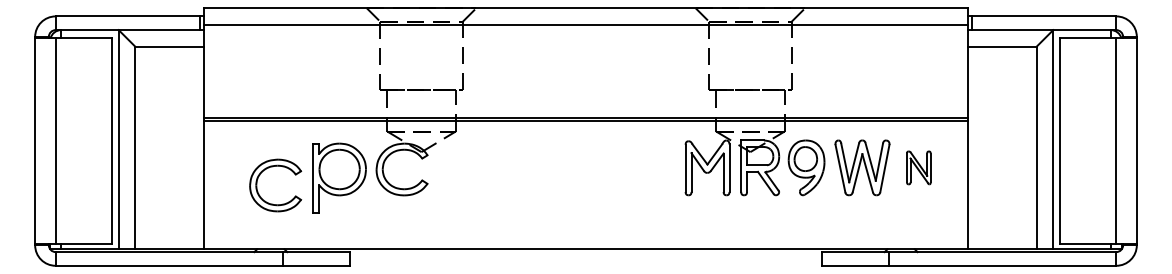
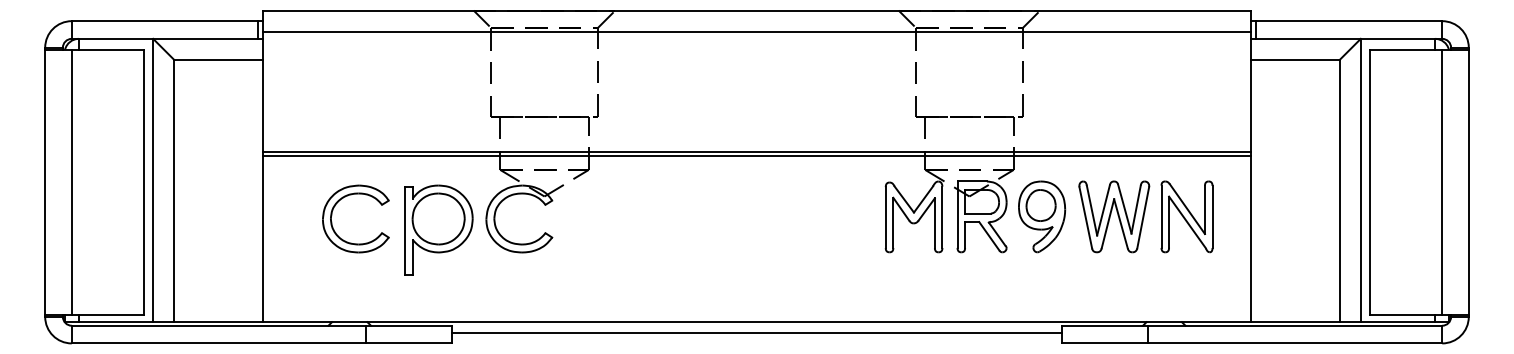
part: (918, 167) -> (1186, 216), size x1.67
part: (259, 193) -> (335, 229), moved
line: (585, 257) -> (756, 332), added

